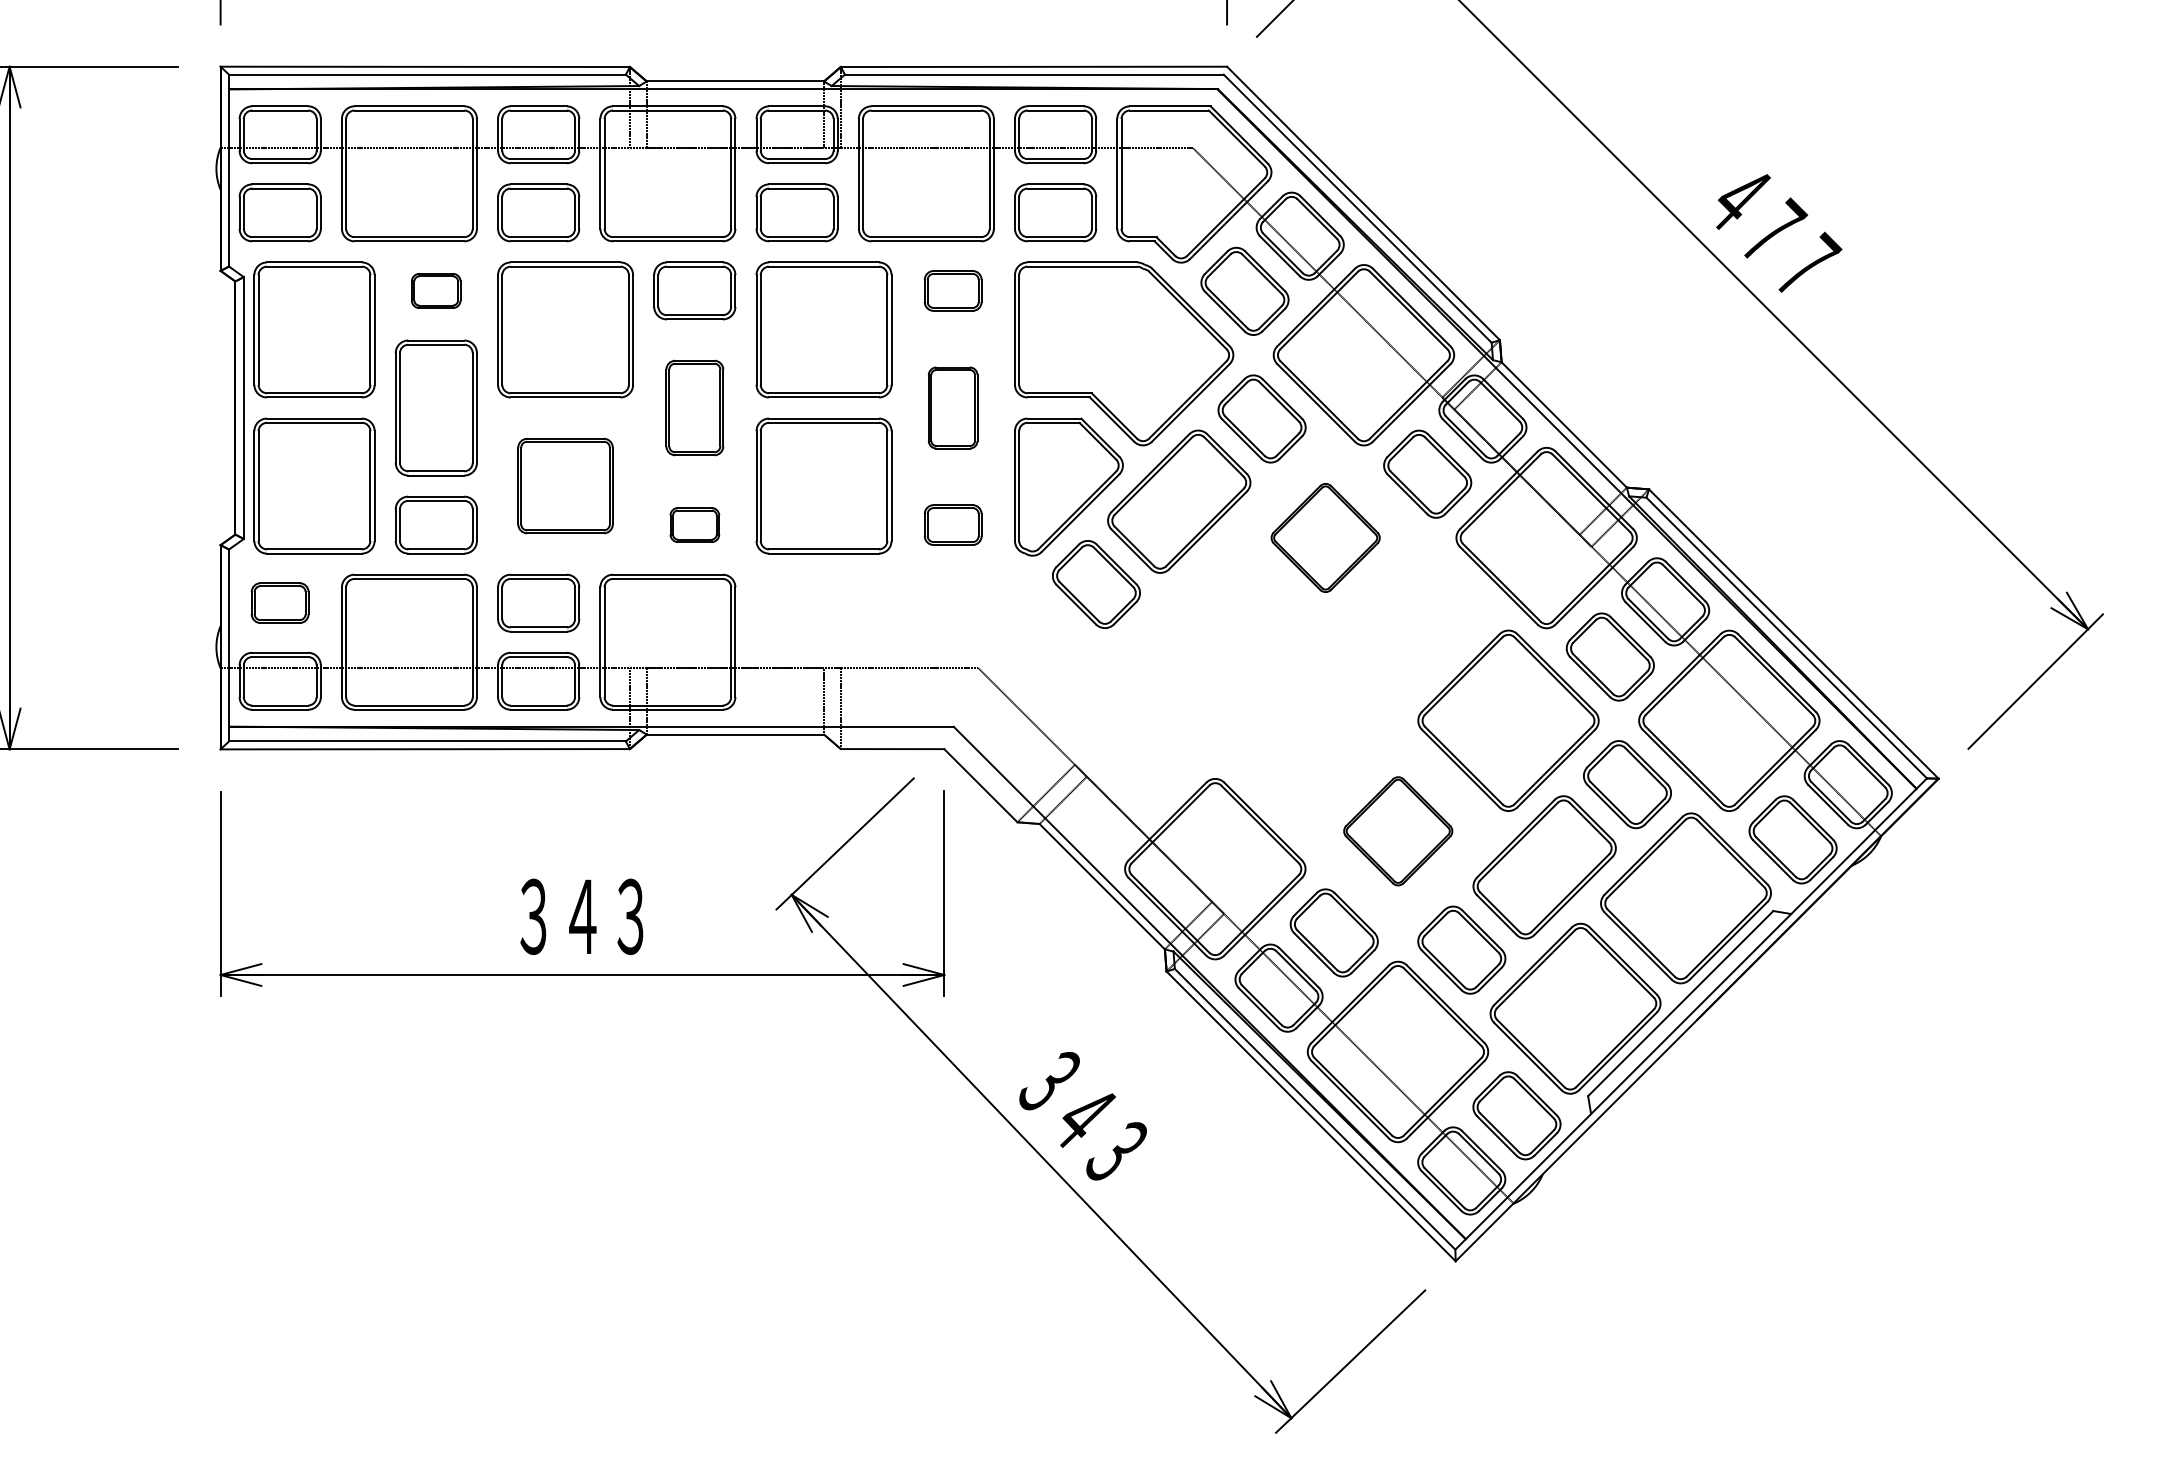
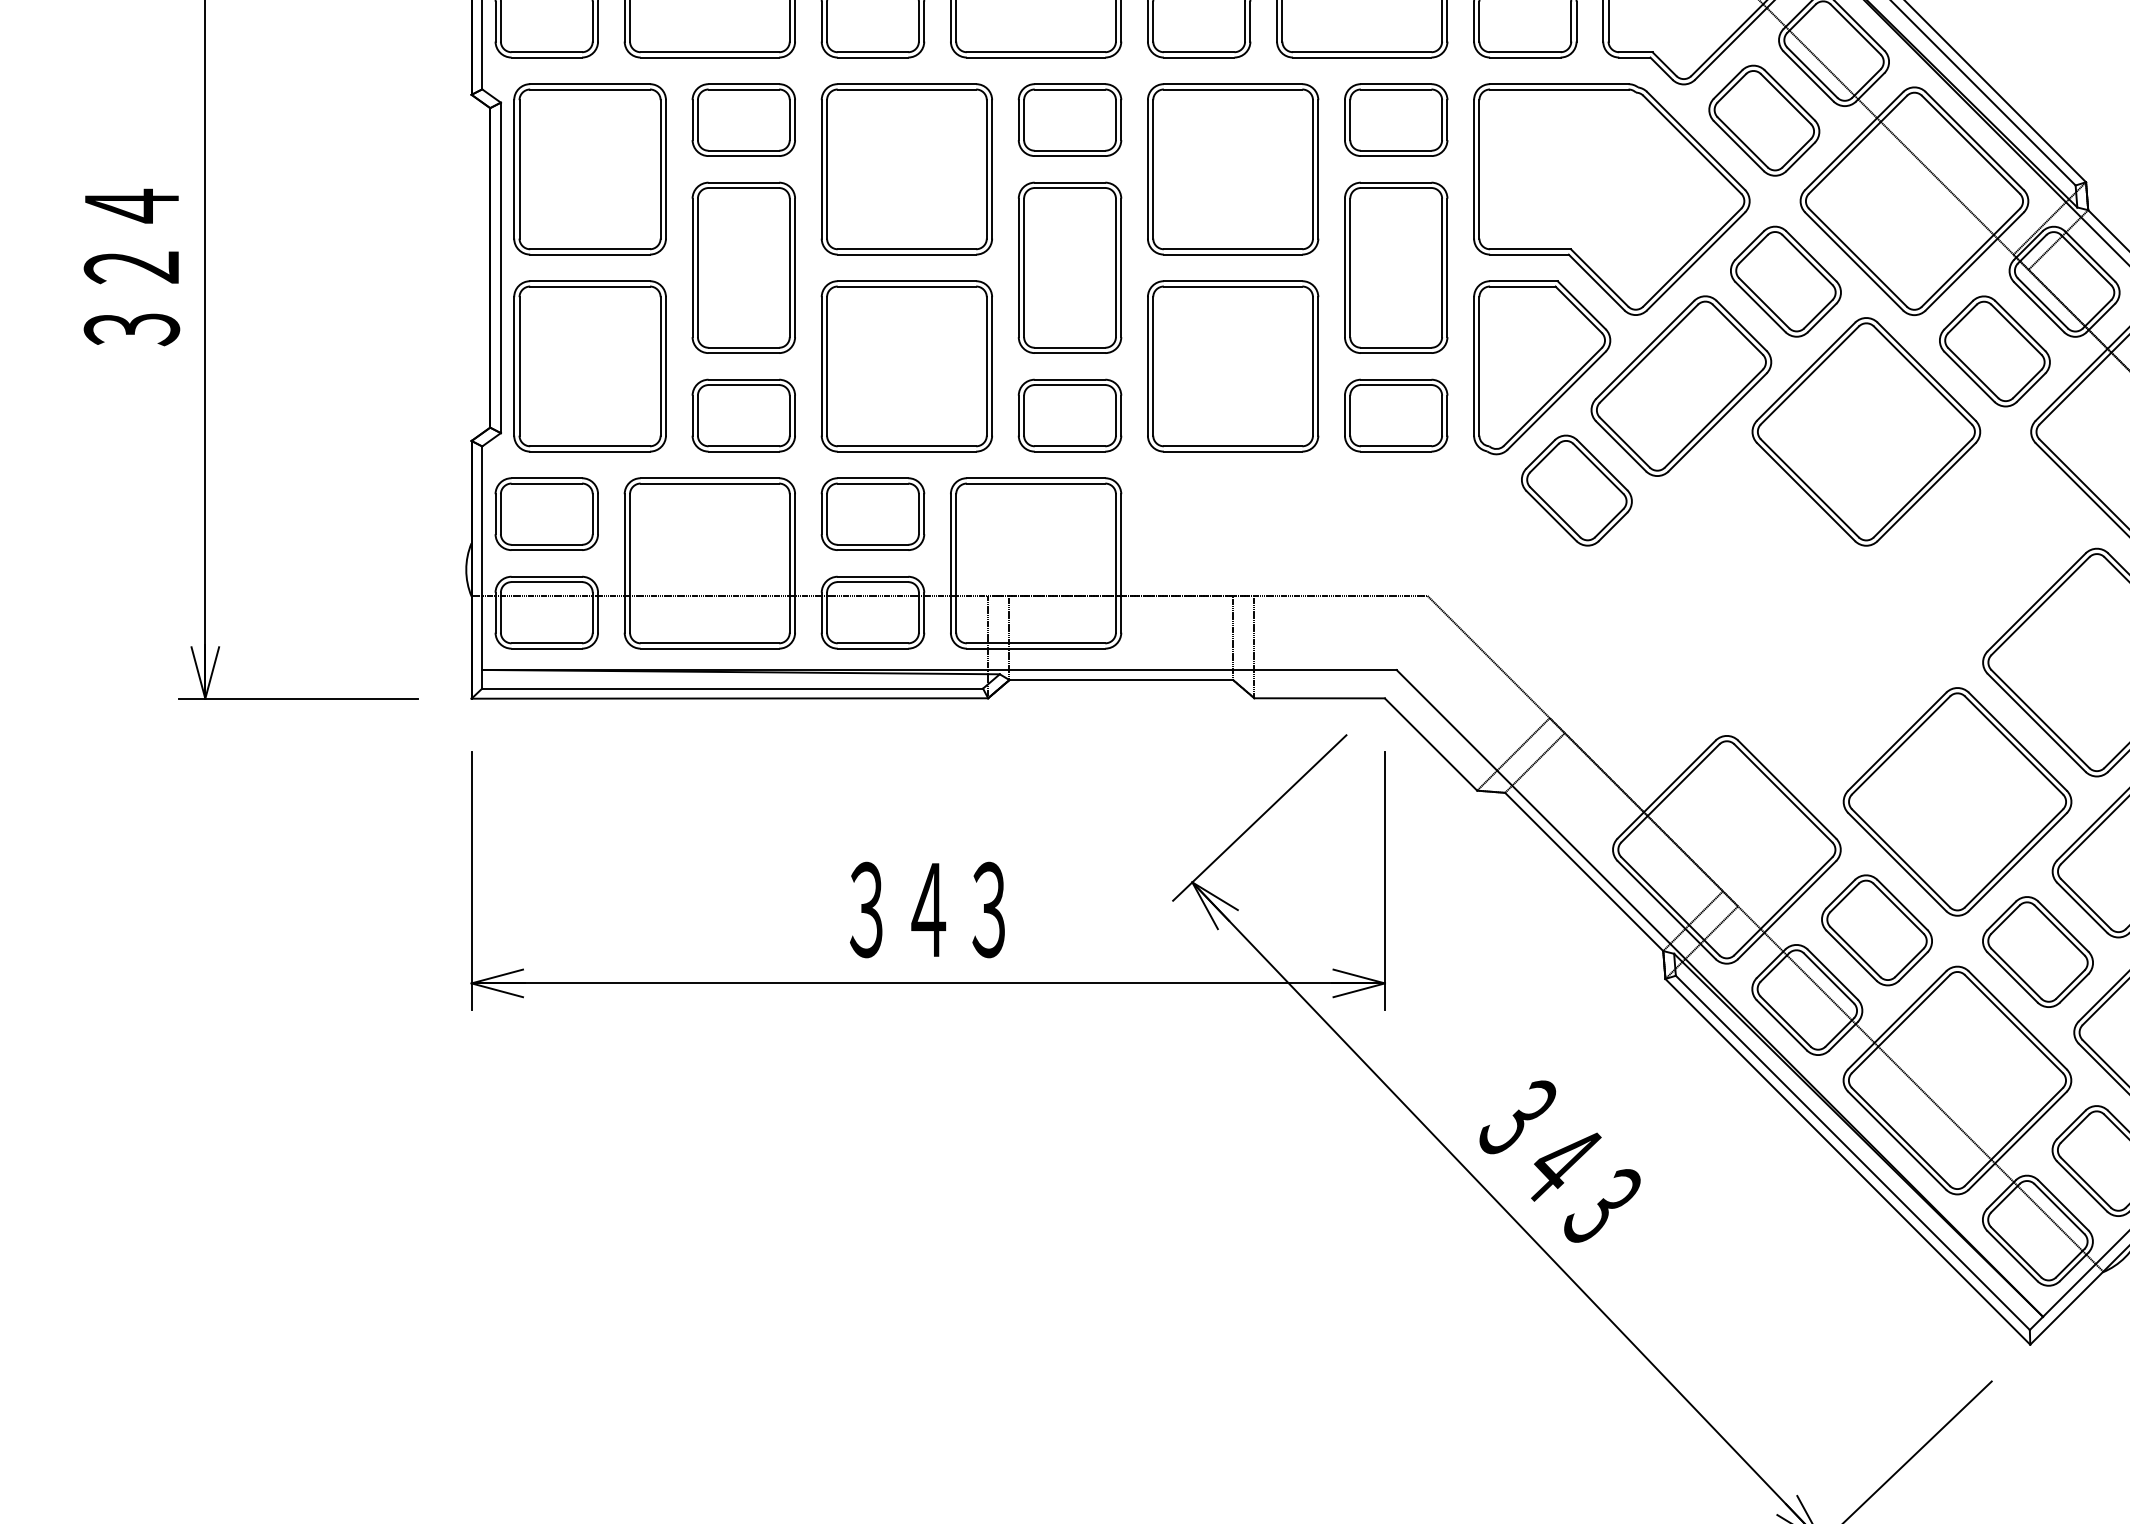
part: (435, 290) -> (742, 119), size x1.67
part: (952, 290) -> (1395, 119), size x1.43
part: (694, 407) -> (1069, 267), size x1.43
part: (952, 407) -> (1395, 267), size x1.67
part: (565, 485) -> (906, 365), size x1.43
part: (694, 524) -> (1069, 414), size x1.67
part: (952, 524) -> (1395, 414), size x1.43
part: (1325, 537) -> (1865, 431), size x1.67
part: (279, 602) -> (545, 513), size x1.43
part: (1398, 831) -> (1958, 802), size x1.67

